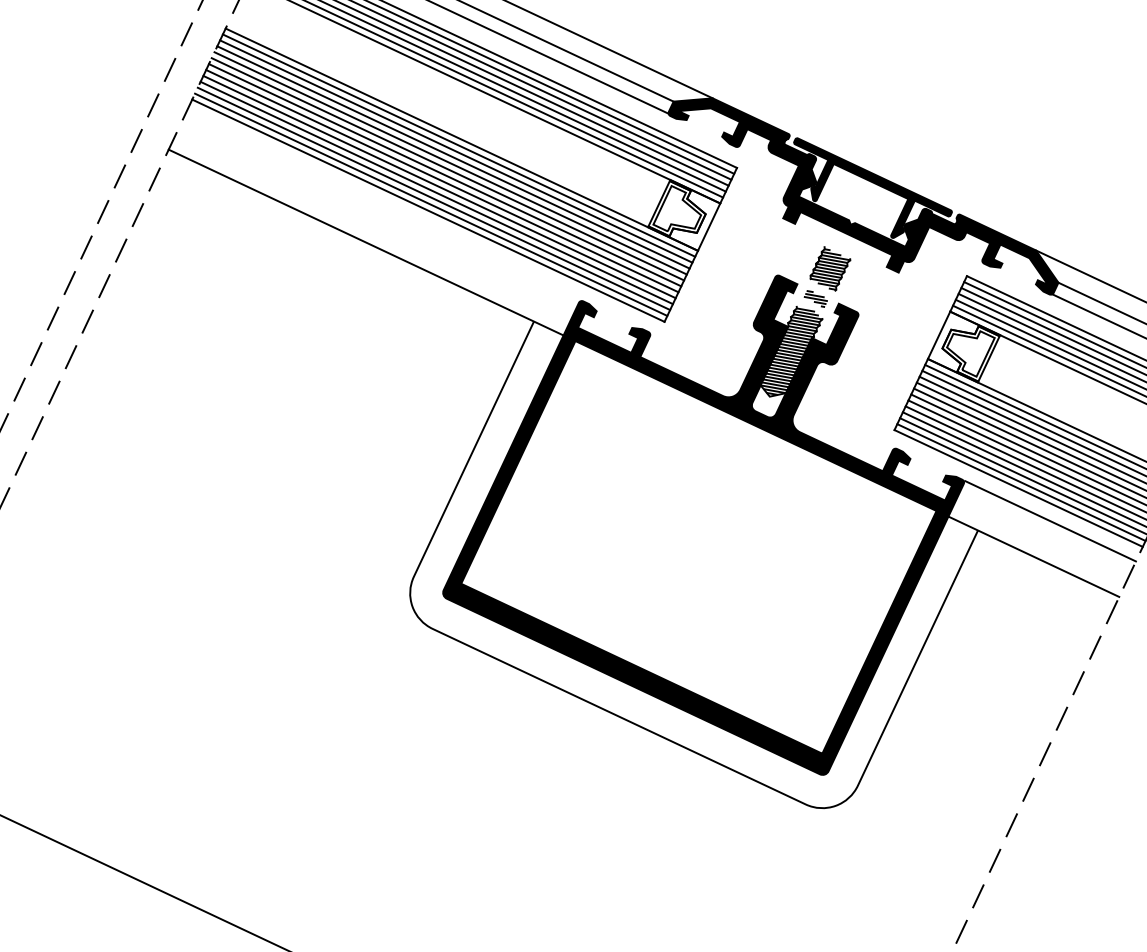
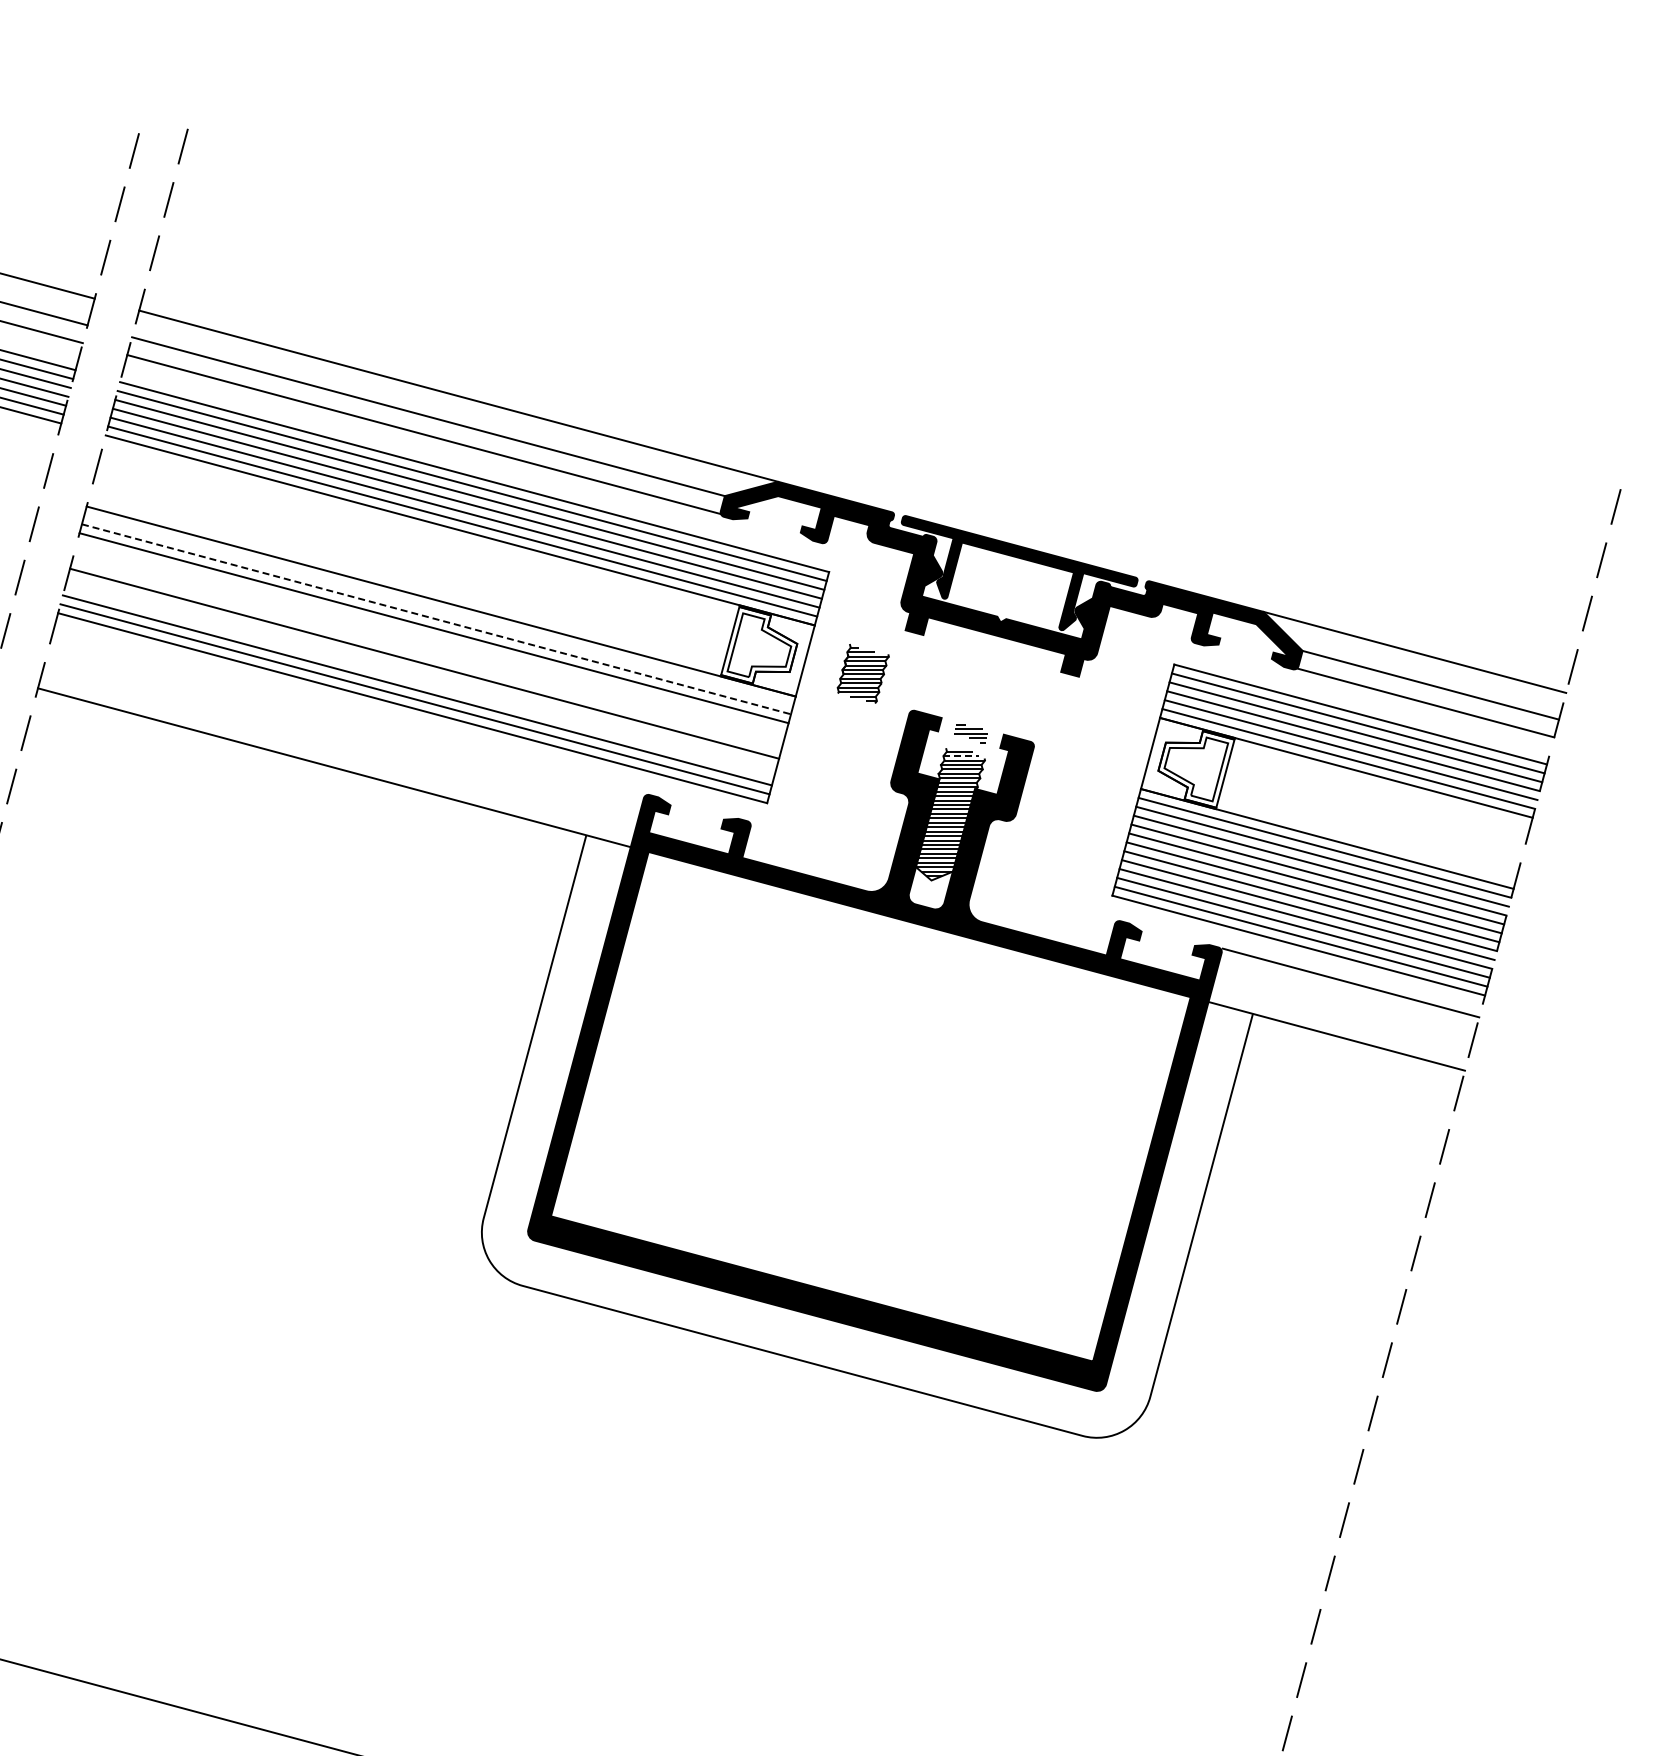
line: (458, 145) -> (438, 610), removed
line: (456, 151) -> (436, 619), solid -> dashed
line: (450, 163) -> (431, 637), removed
line: (447, 168) -> (428, 645), removed
line: (444, 174) -> (426, 654), removed
line: (439, 186) -> (421, 672), removed
line: (436, 192) -> (419, 681), removed
part: (829, 268) -> (862, 673), moved
line: (806, 313) -> (961, 756), solid -> dashed

